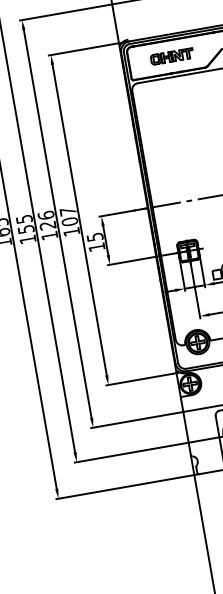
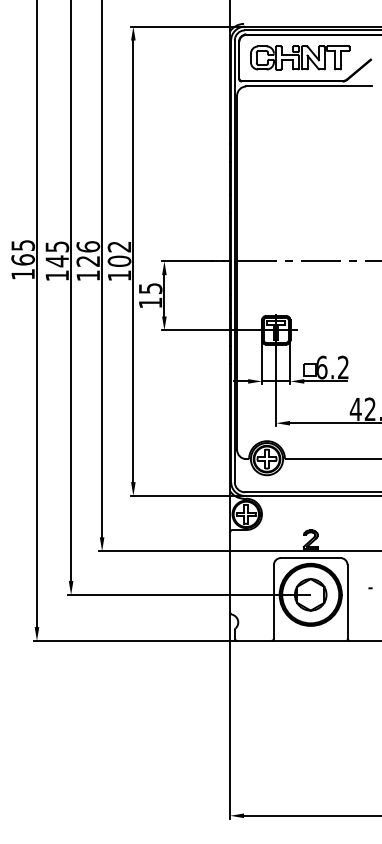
part: (172, 56) -> (300, 57), size x1.67
text: (67, 211) -> (118, 246), 107 -> 102
text: (26, 229) -> (57, 261), 155 -> 145

